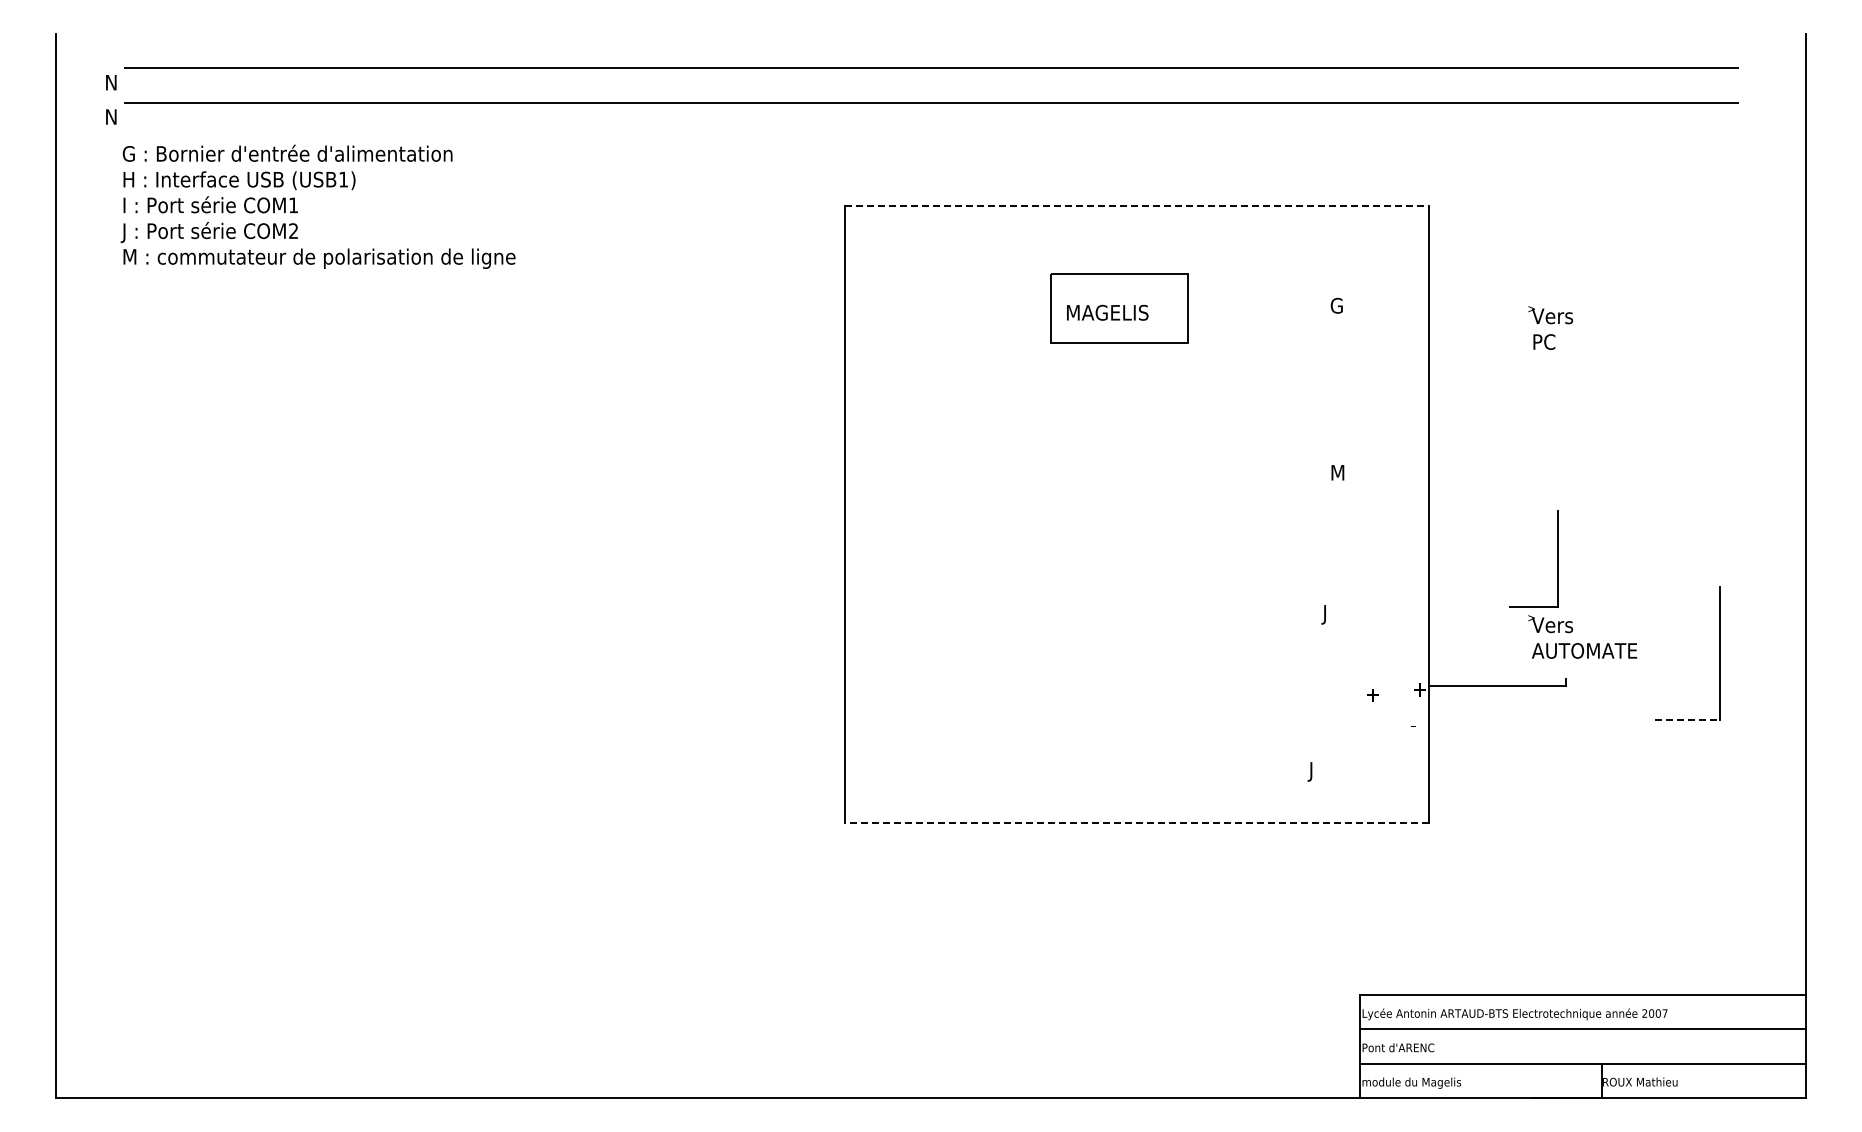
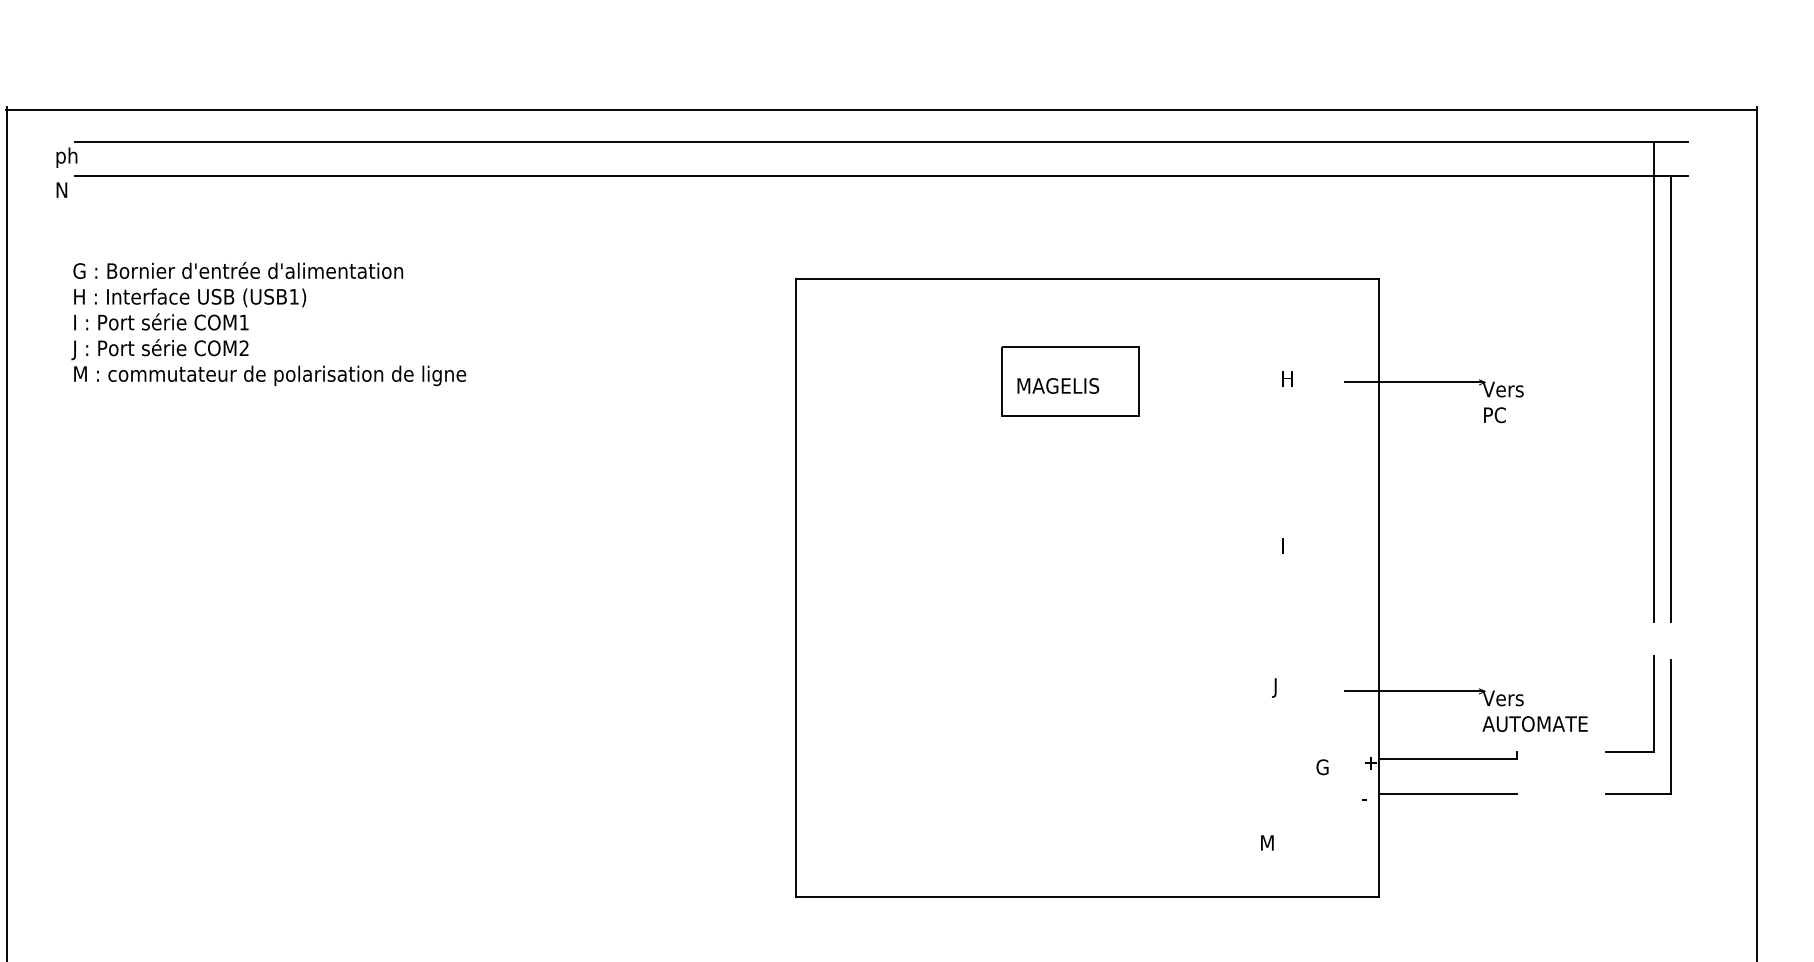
line: (930, 36) -> (881, 109), added
text: (116, 84) -> (67, 157), N -> ph
line: (1136, 205) -> (1087, 278), dashed -> solid
text: (317, 206) -> (268, 323), moved
text: (1336, 305) -> (1287, 378), G -> H
line: (1462, 308) -> (1413, 381), added
line: (1703, 308) -> (1654, 381), added
line: (1720, 325) -> (1671, 398), added
text: (1337, 472) -> (1288, 545), M -> I
part: (1557, 558) -> (1653, 703), moved
line: (1462, 617) -> (1413, 690), added
text: (1372, 694) -> (1323, 767), + -> G
line: (1496, 720) -> (1447, 793), added
line: (1687, 720) -> (1638, 793), dashed -> solid
text: (1315, 771) -> (1266, 844), J -> M
line: (1136, 823) -> (1087, 896), dashed -> solid

